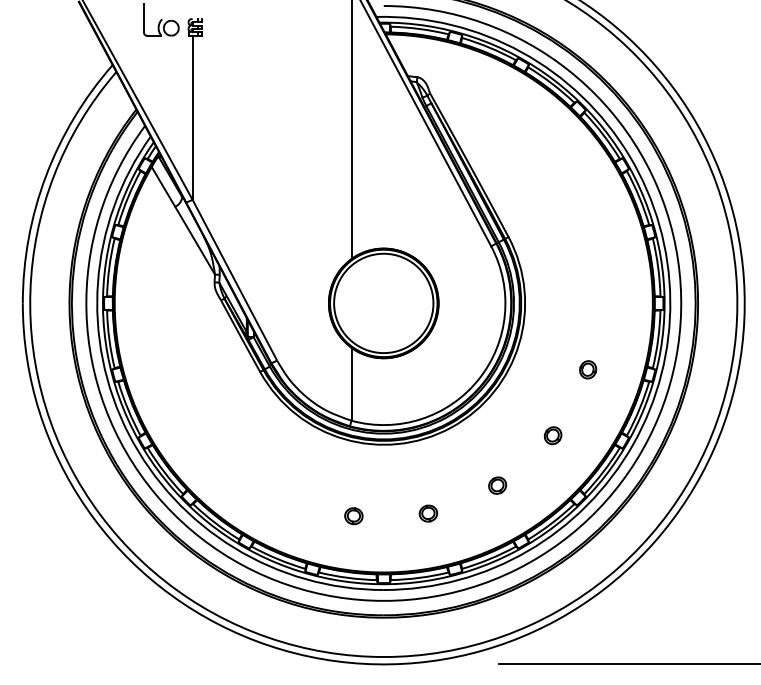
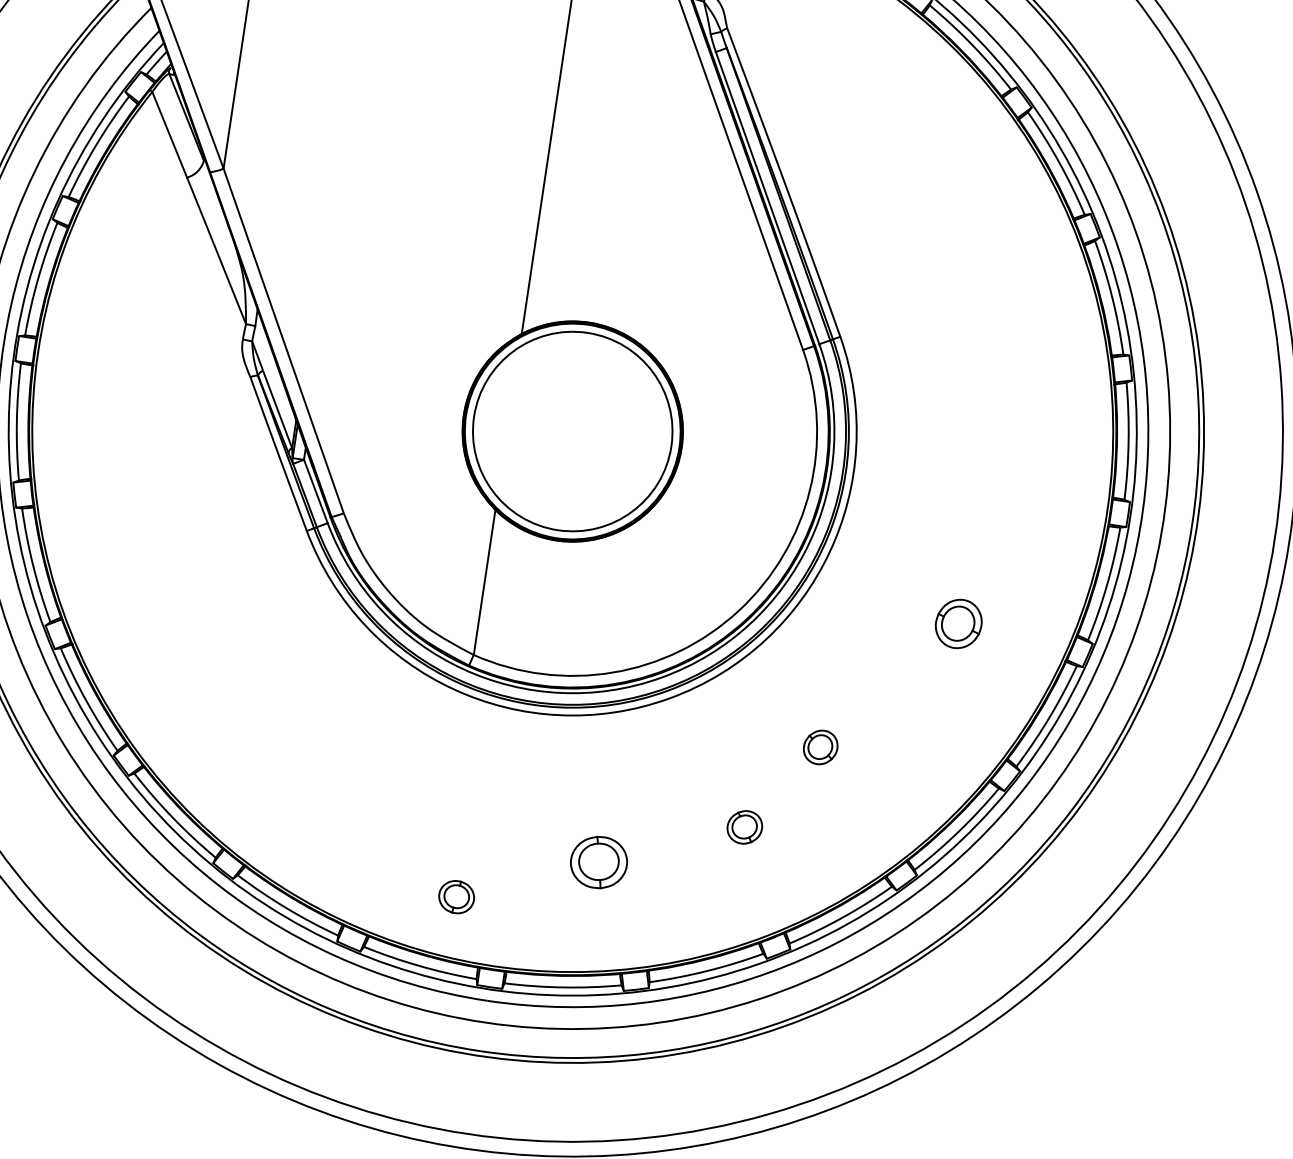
part: (588, 369) -> (959, 623), size x1.4
part: (552, 435) -> (819, 746), moved
part: (428, 513) -> (599, 862), size x1.6
part: (353, 516) -> (455, 897), moved

